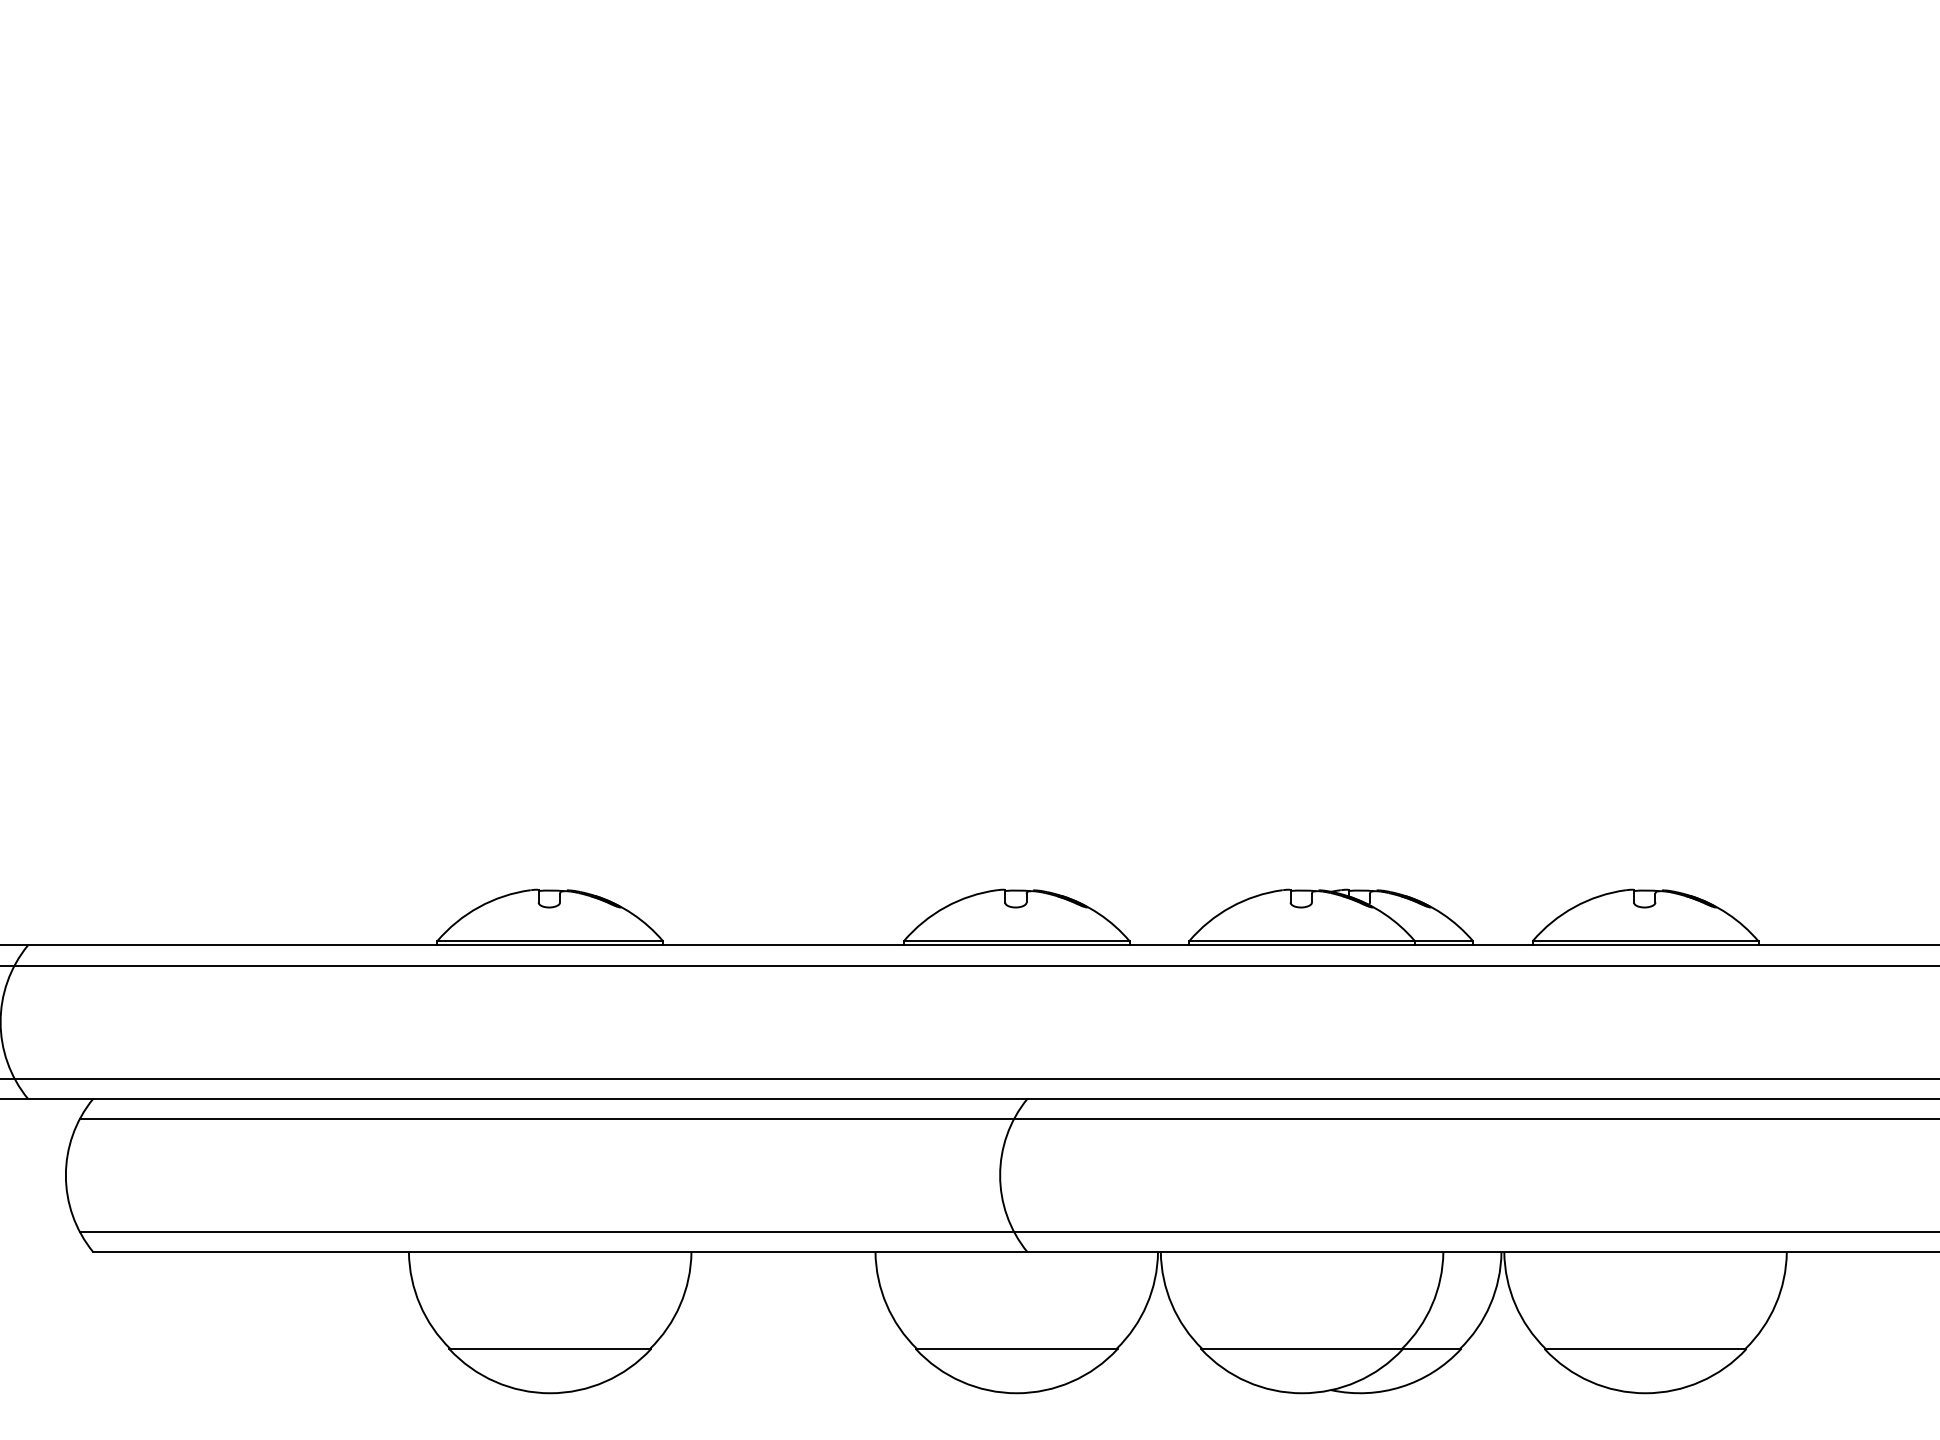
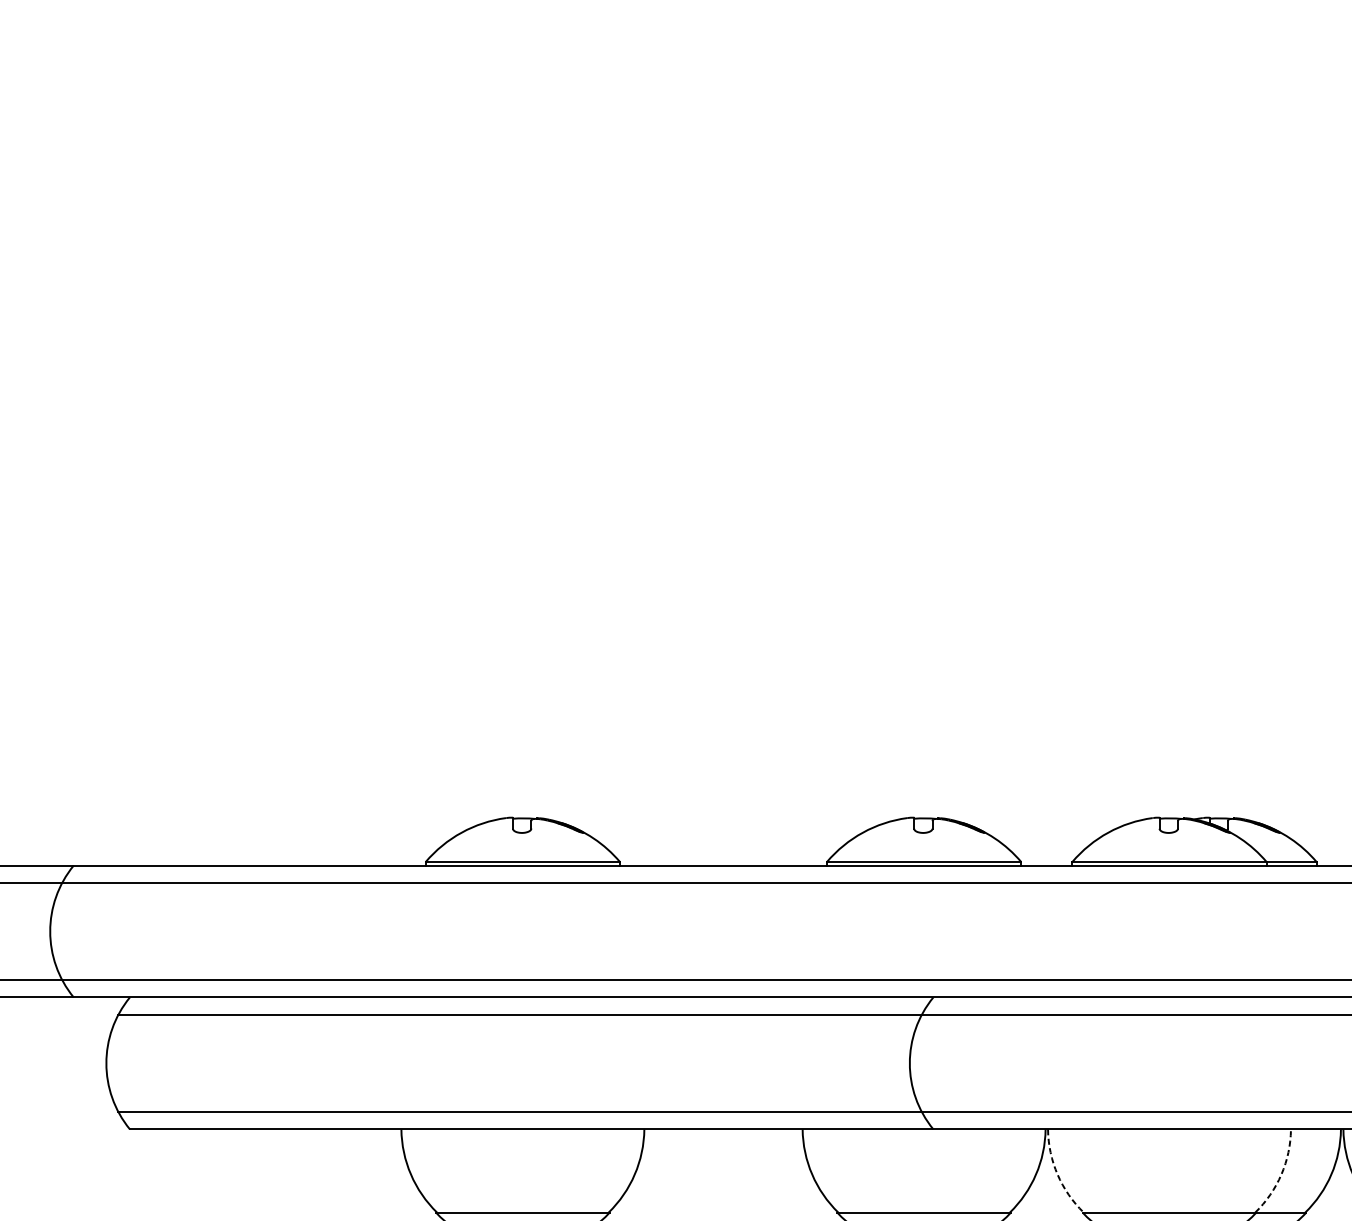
arc: (1171, 1304) -> (1057, 1174), solid -> dashed
arc: (1432, 1304) -> (1281, 1174), solid -> dashed

